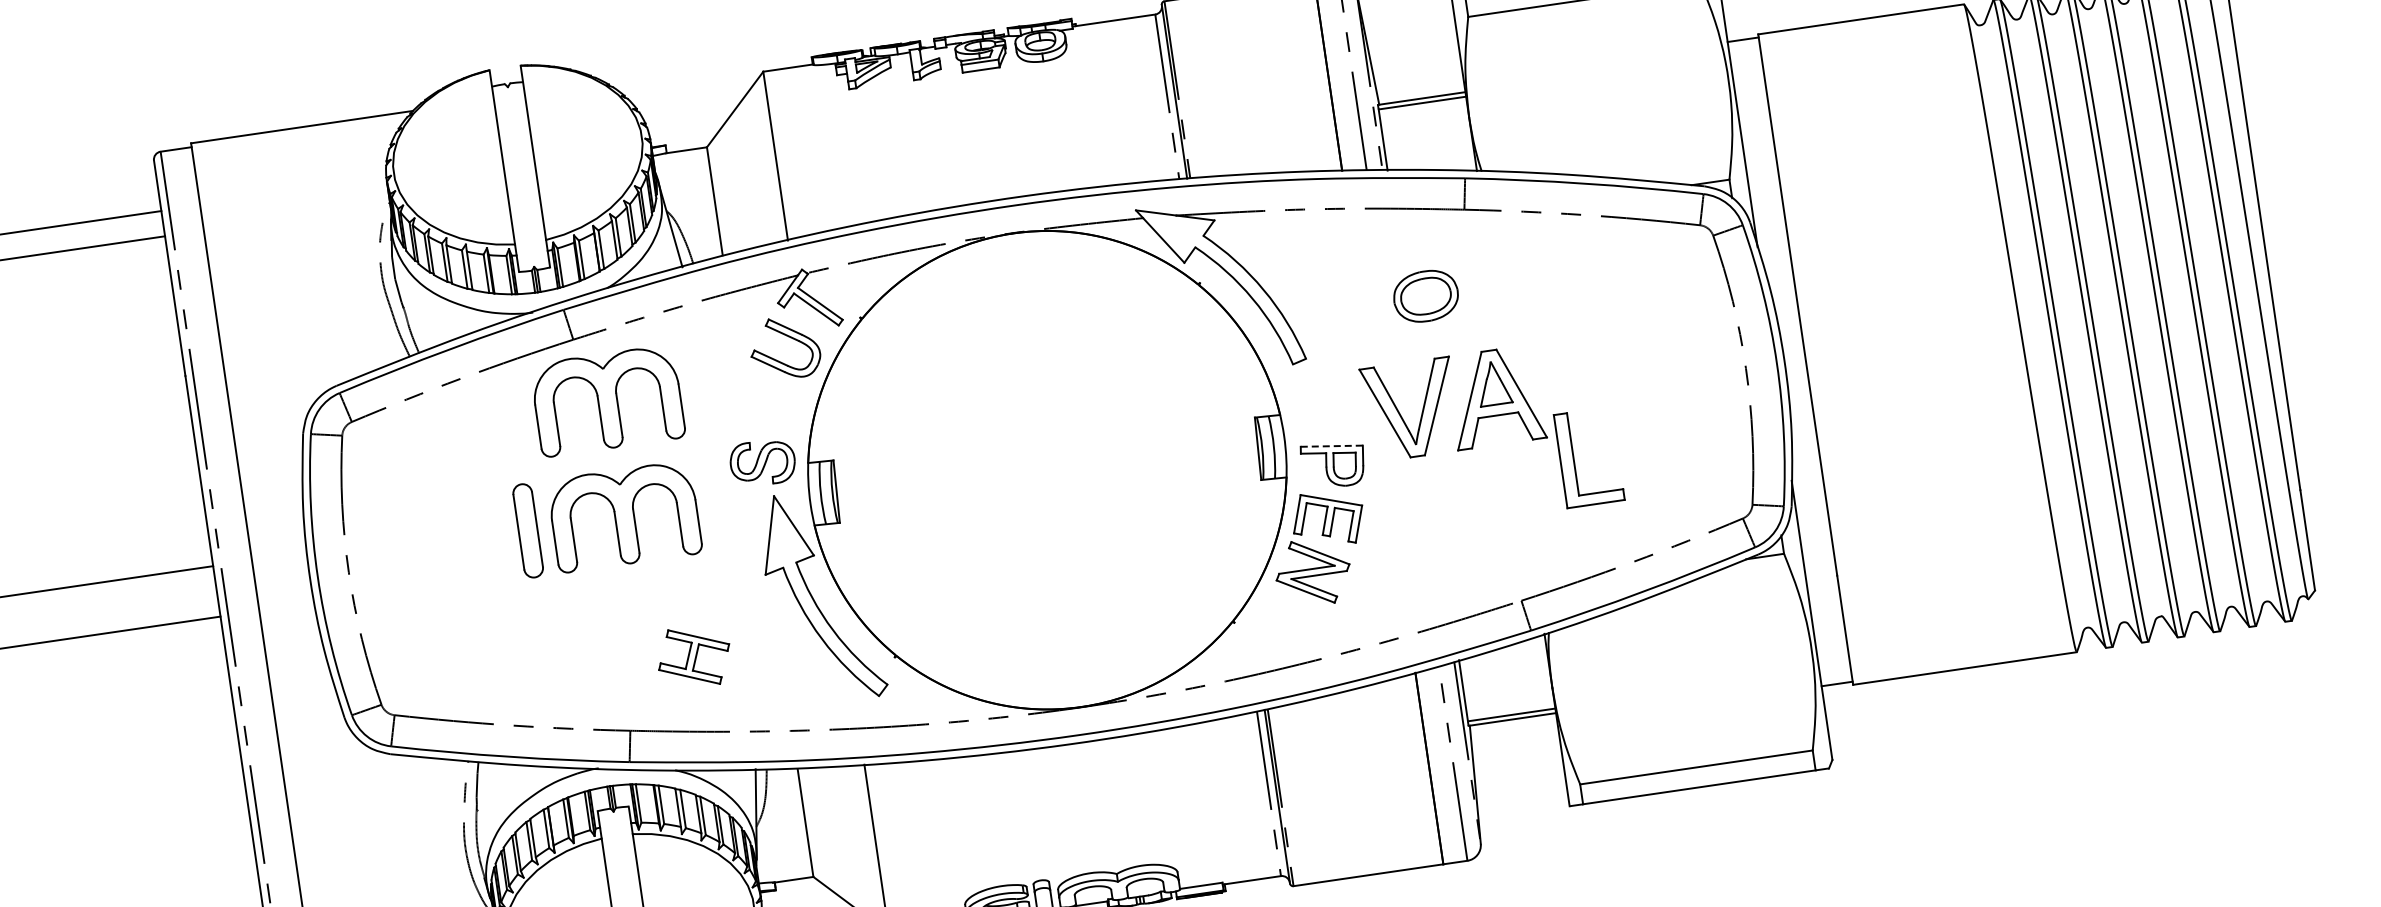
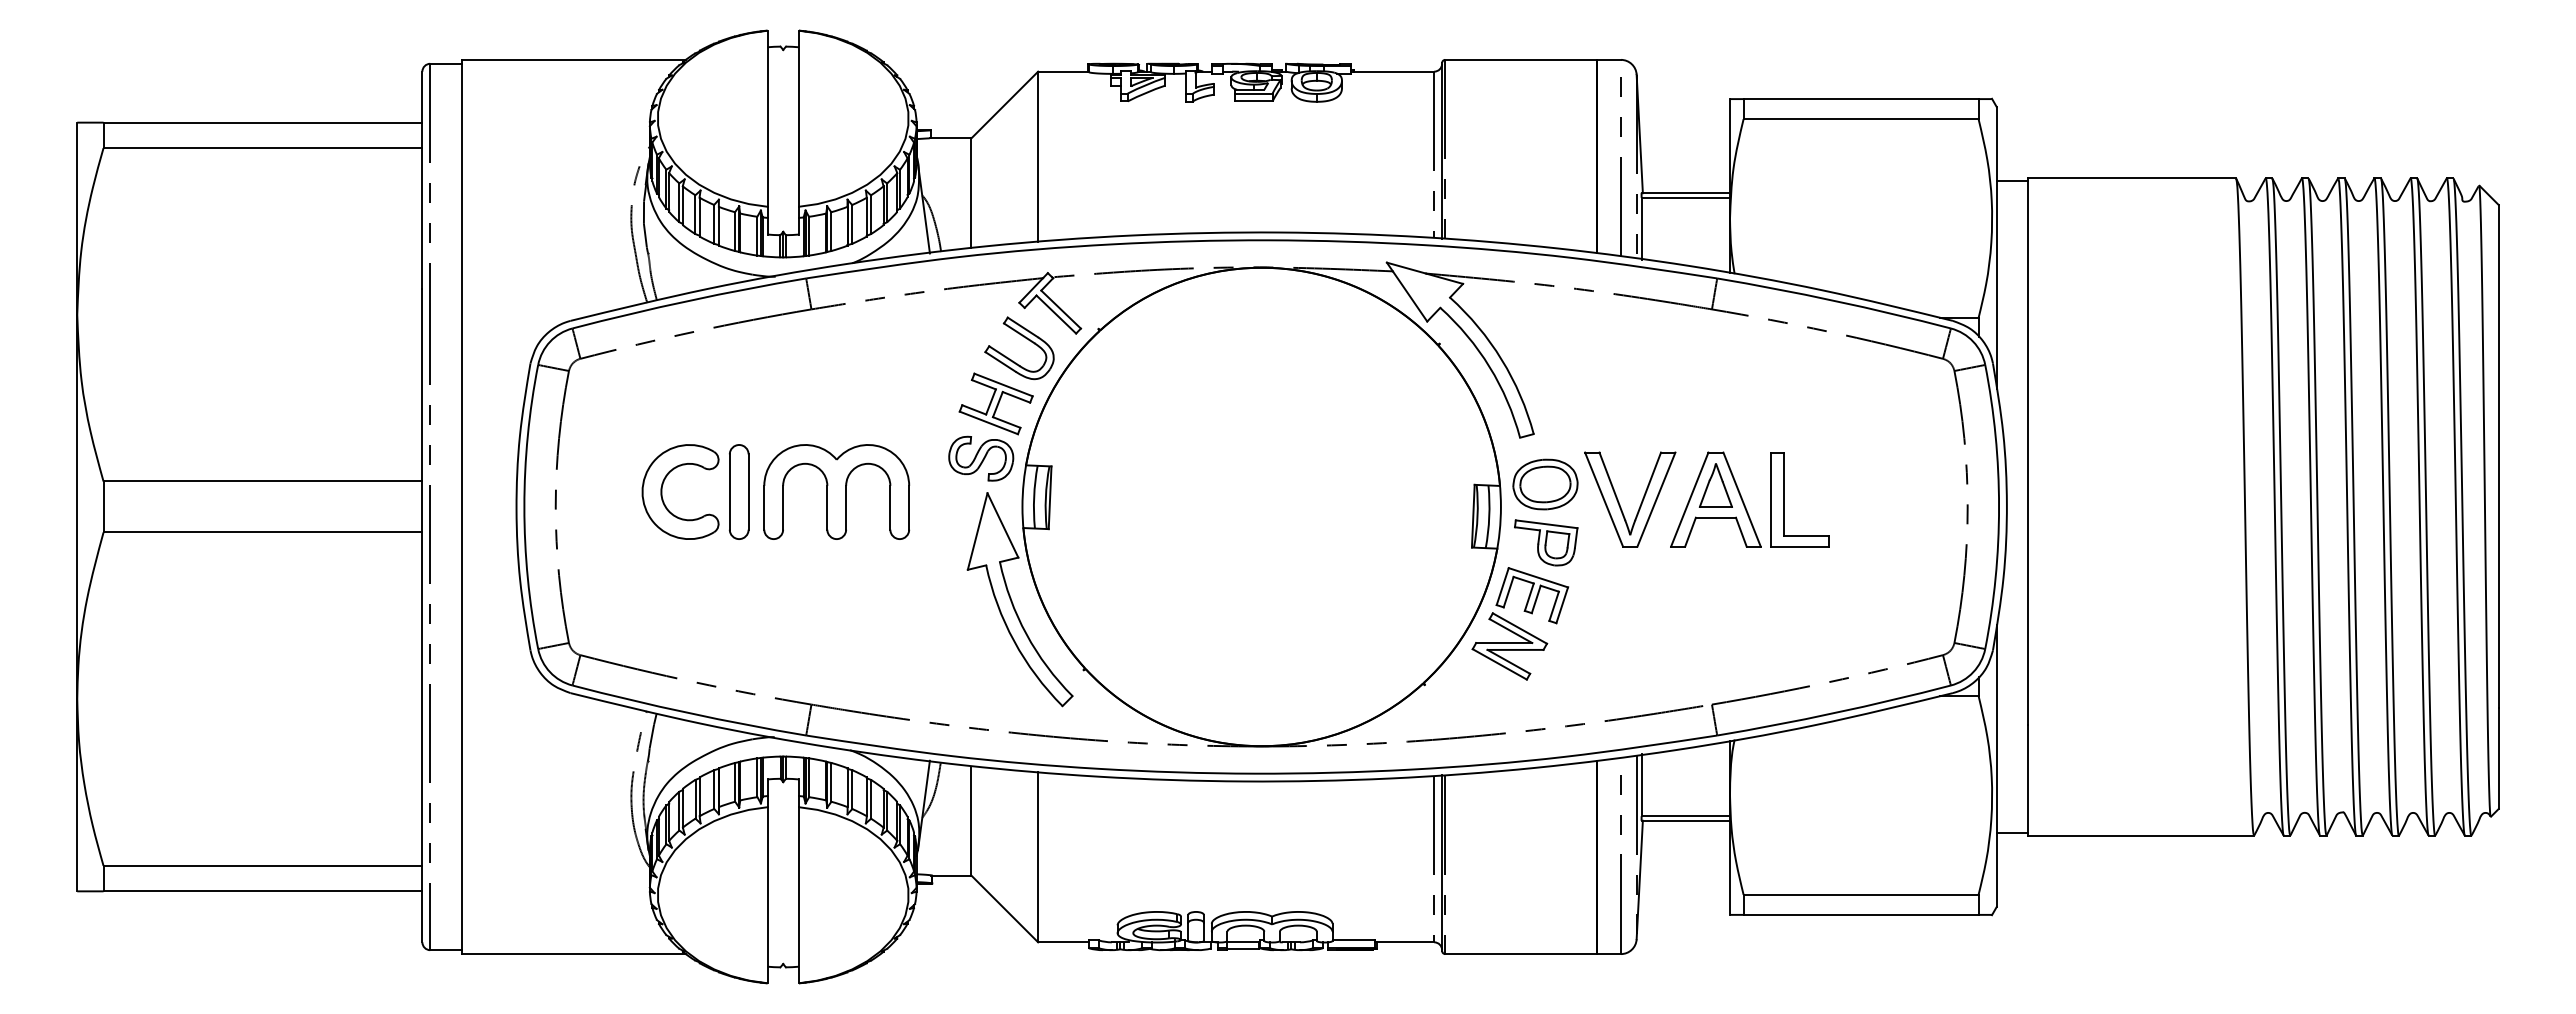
part: (1426, 296) -> (1545, 484), moved
part: (607, 400) -> (836, 374), removed
line: (1332, 446) -> (1547, 524), dashed -> solid
part: (1574, 459) -> (1784, 499), moved
part: (452, 541) -> (662, 491), added
part: (693, 656) -> (995, 403), moved

